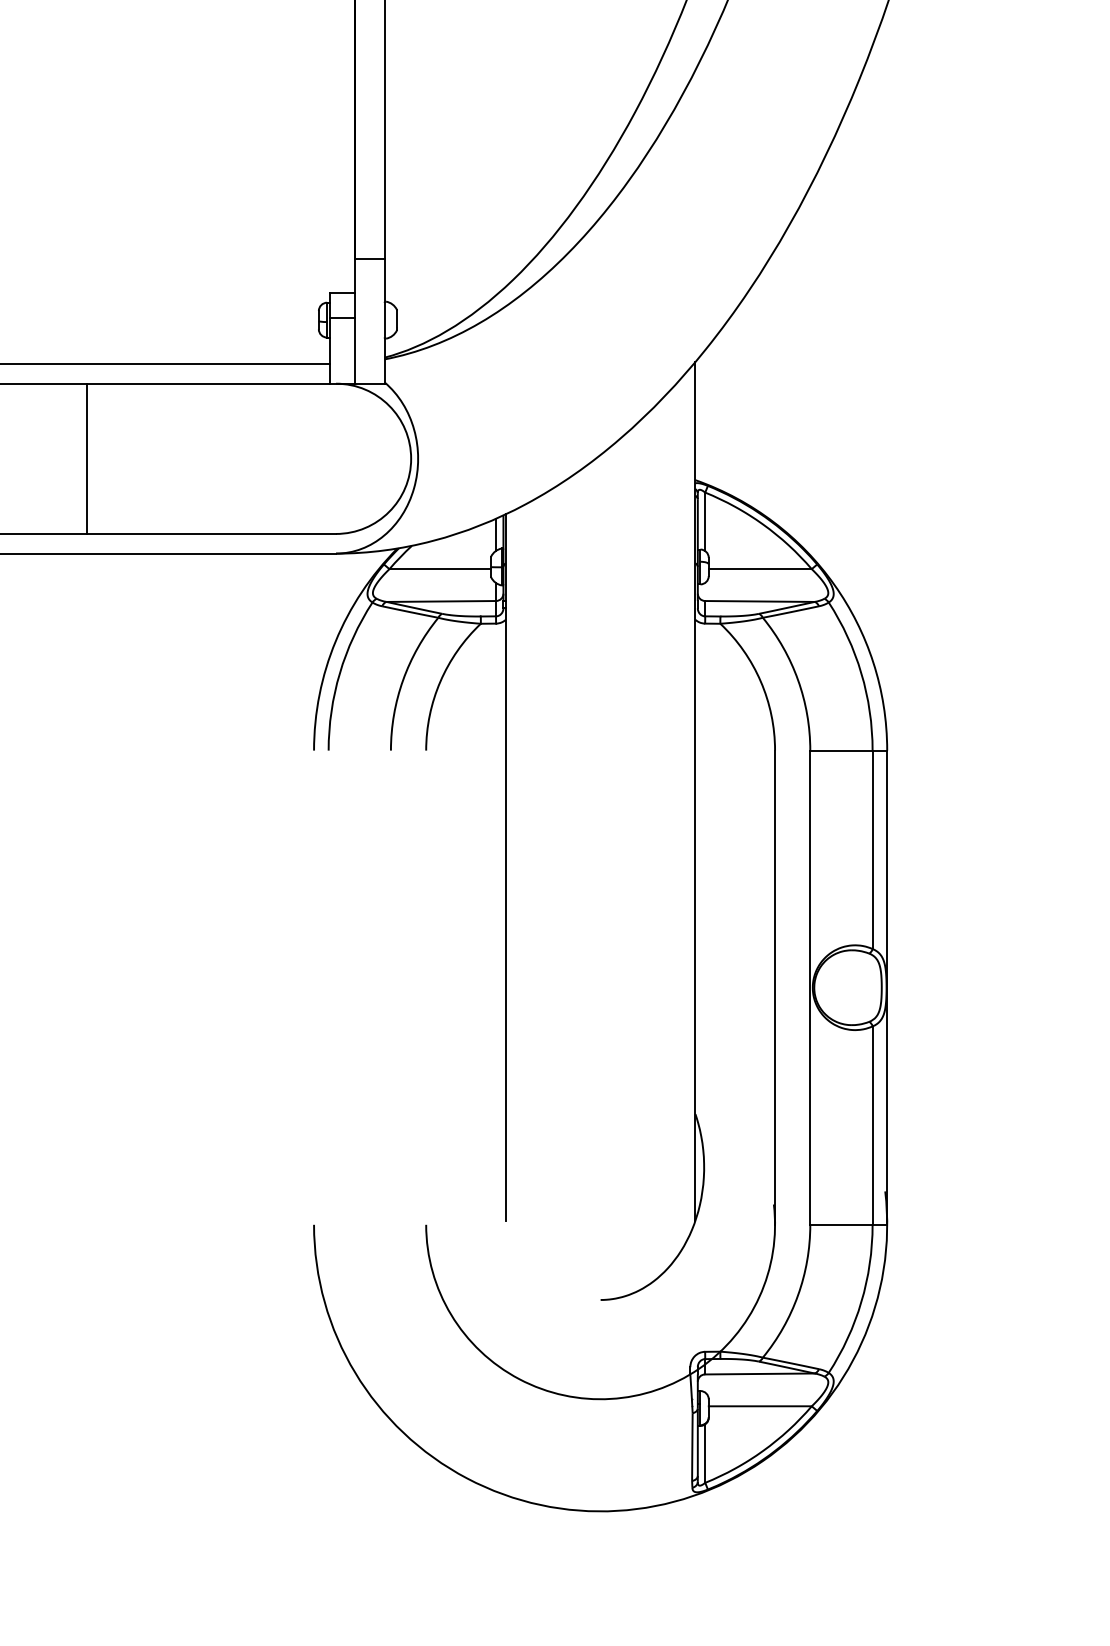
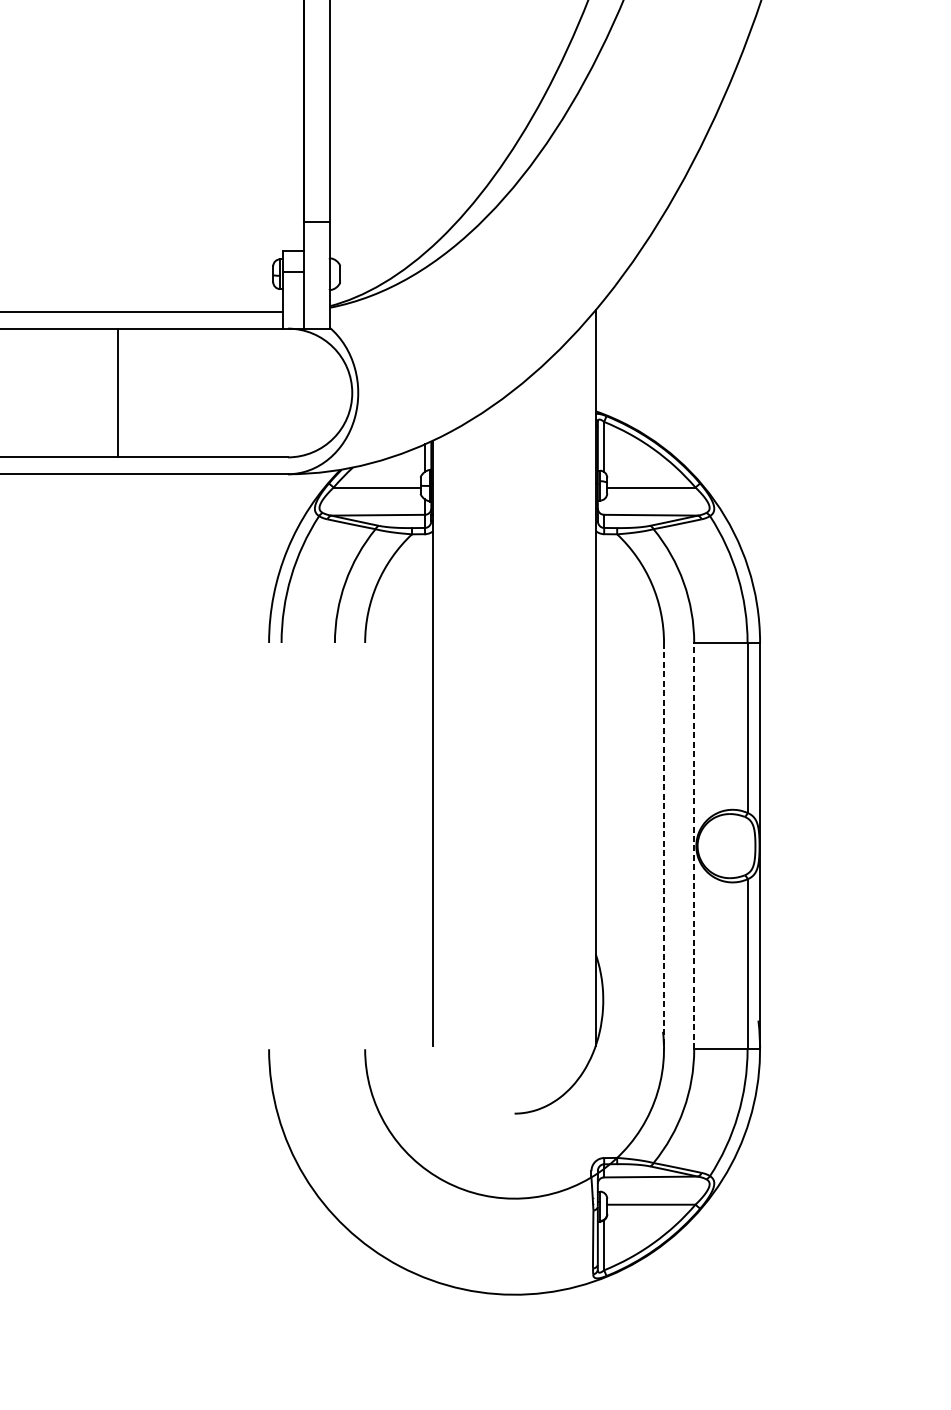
line: (86, 458) -> (117, 392), moved
line: (810, 987) -> (694, 845), solid -> dashed
line: (775, 988) -> (664, 846), solid -> dashed

